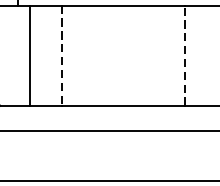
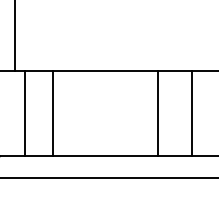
line: (61, 55) -> (52, 113), dashed -> solid
line: (184, 55) -> (157, 113), dashed -> solid

